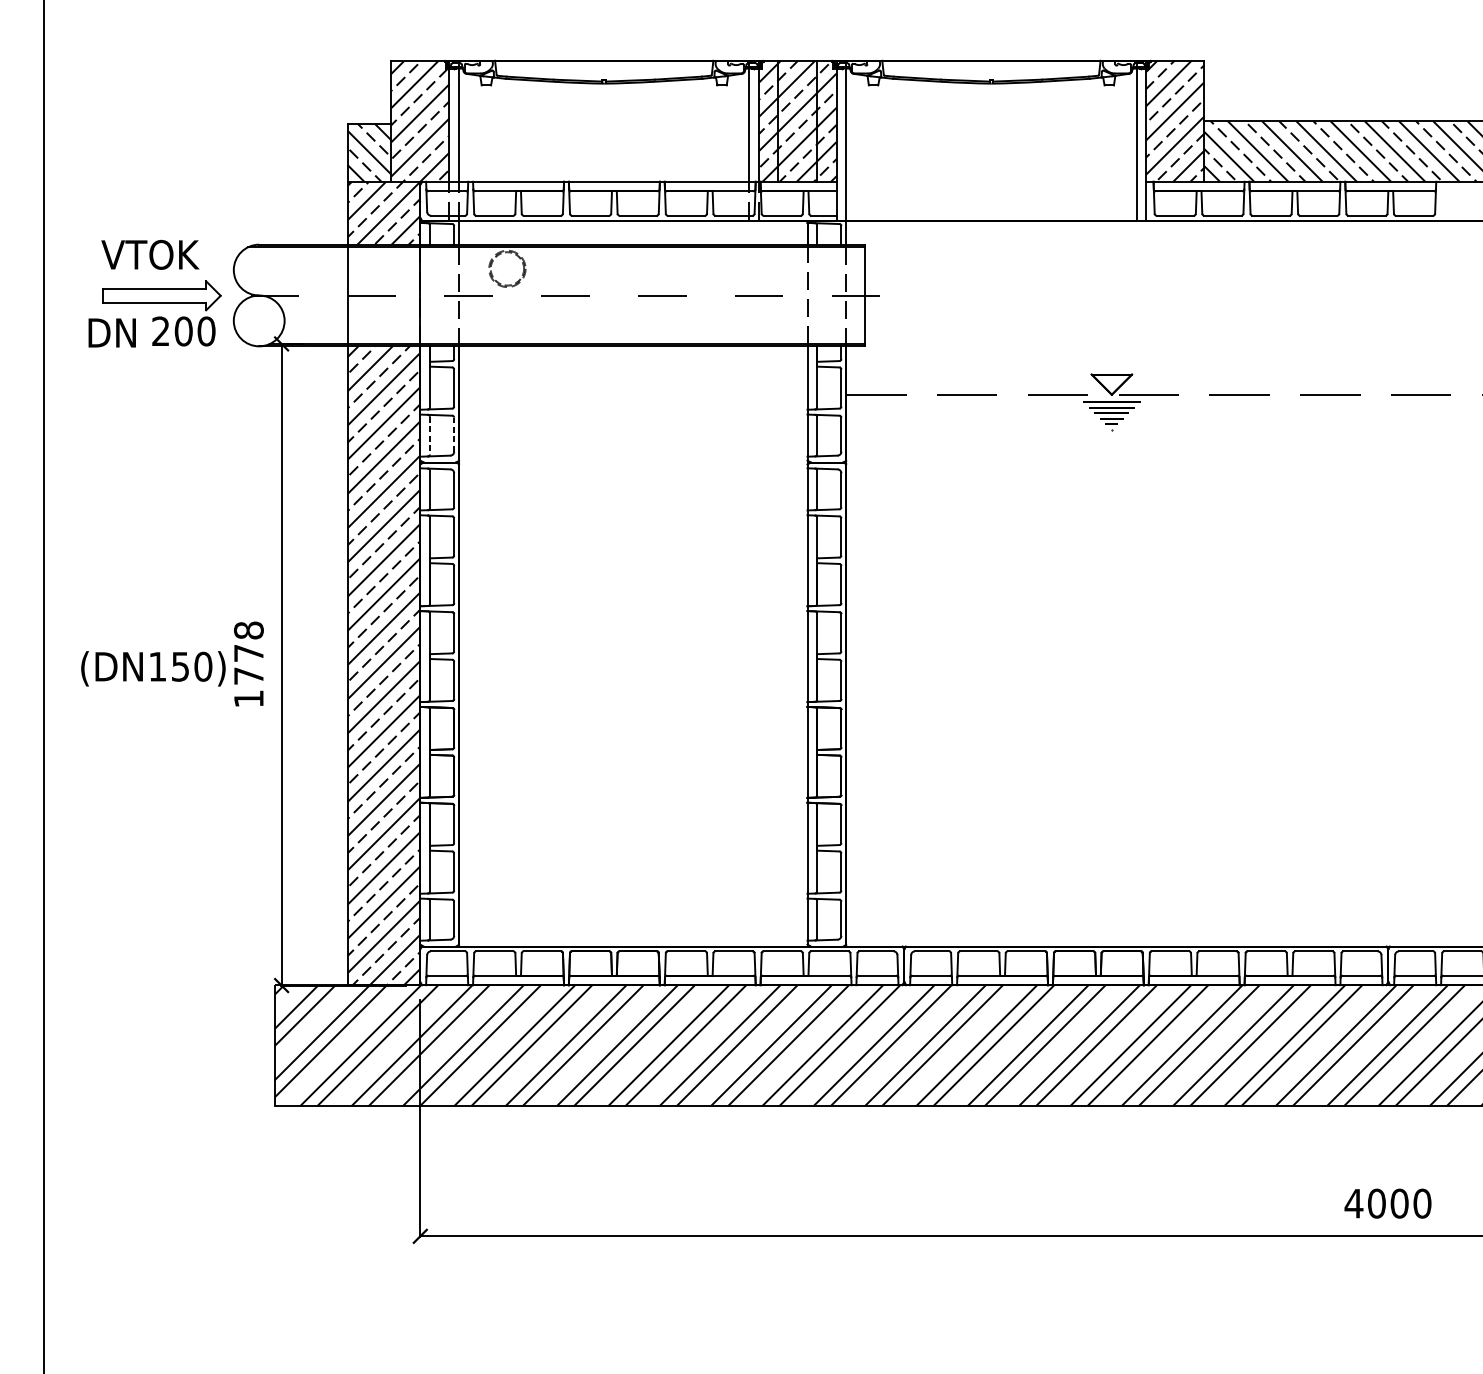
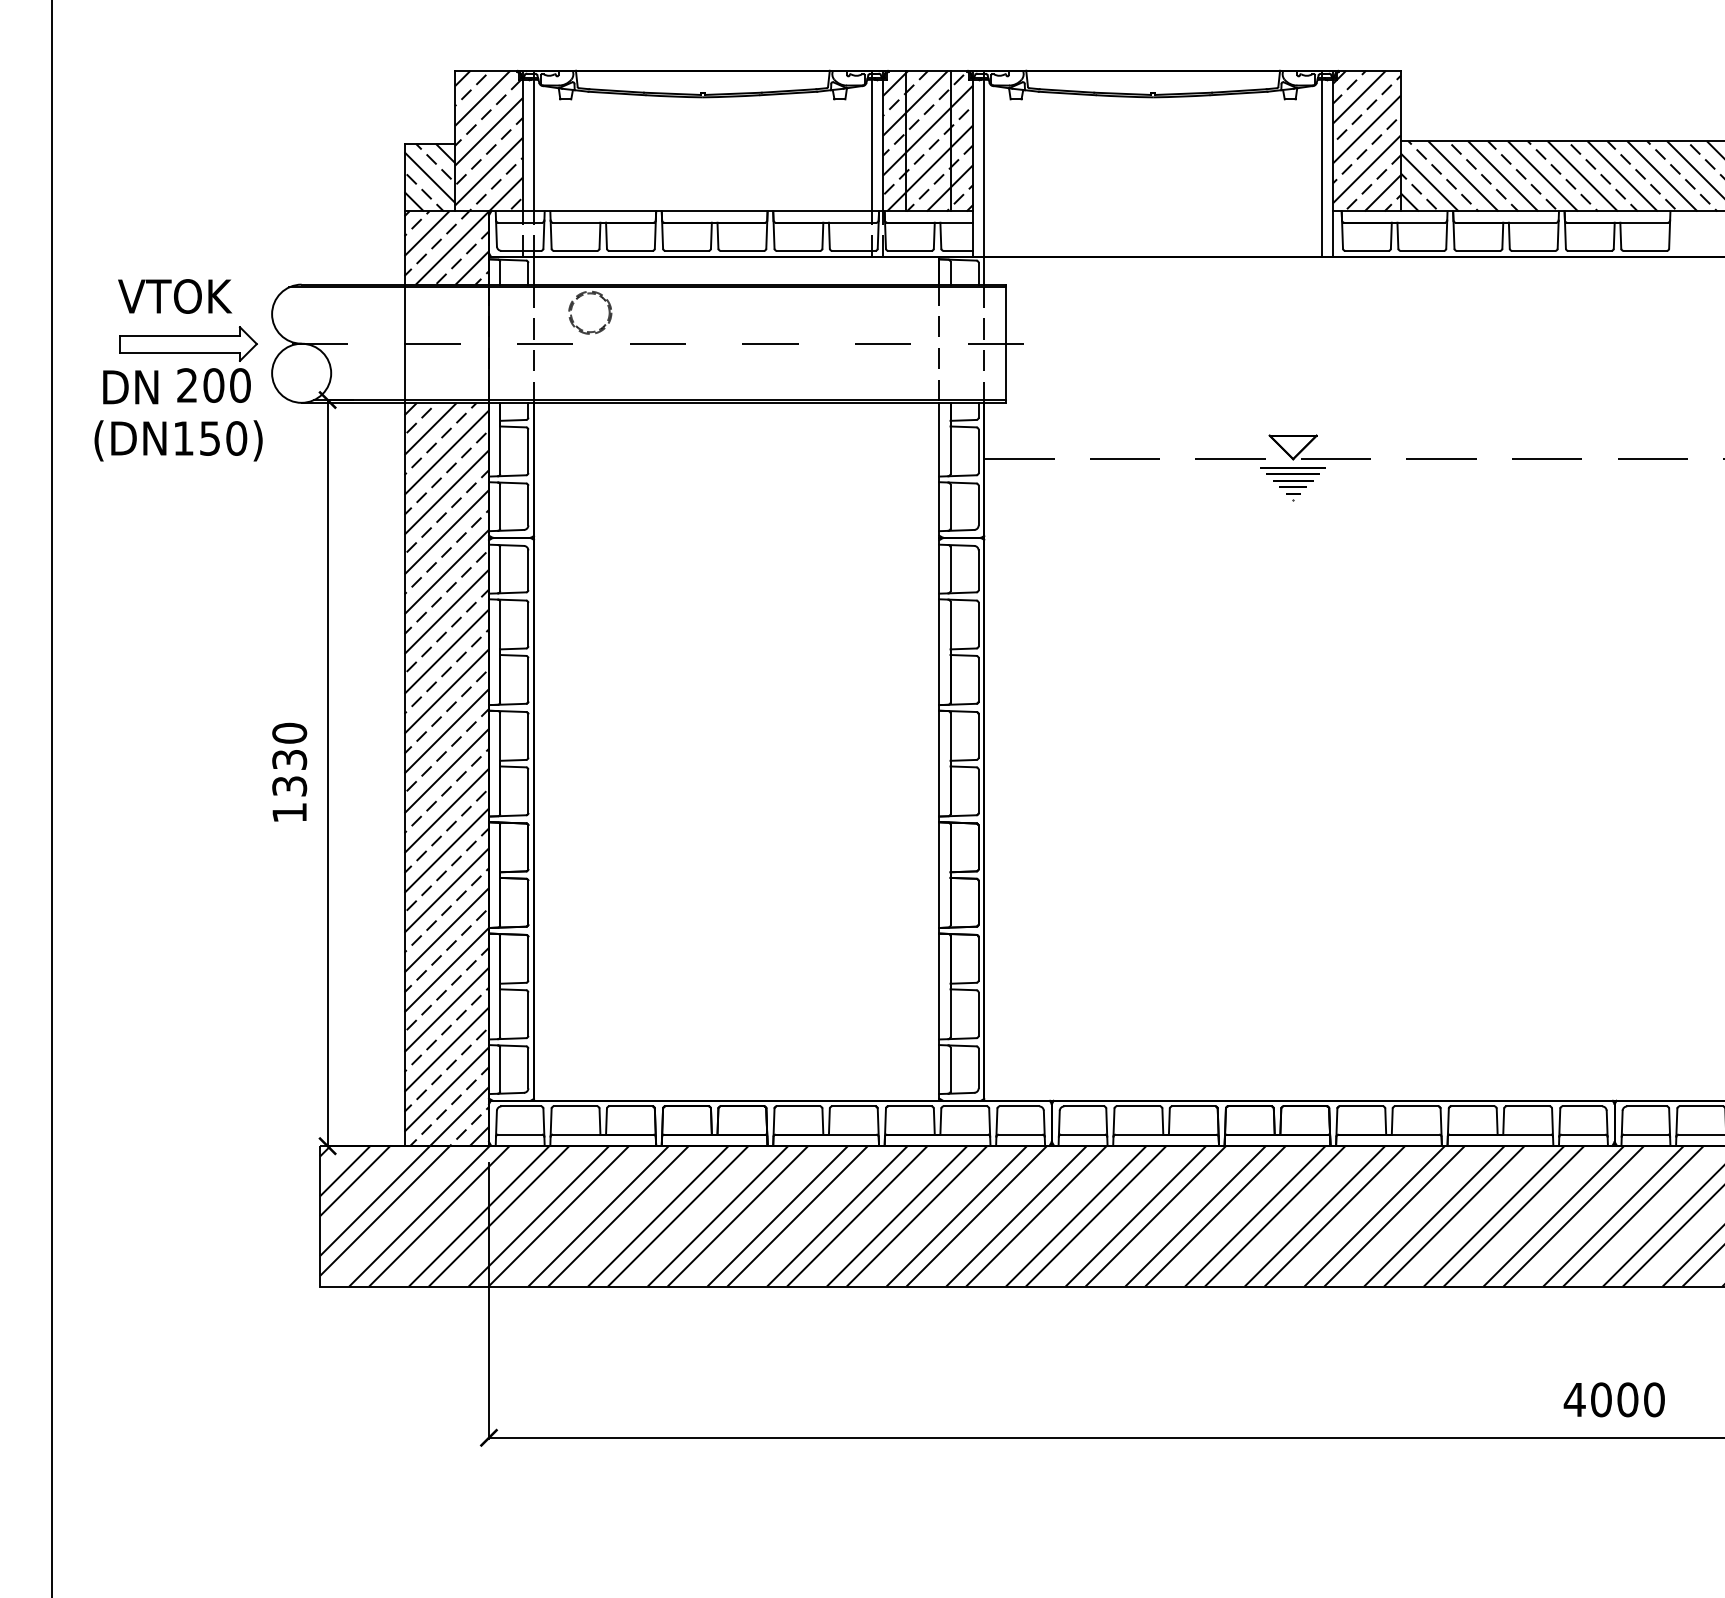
line: (454, 434) -> (528, 505), dashed -> solid
line: (430, 435) -> (500, 506), dashed -> solid
text: (248, 653) -> (289, 759), 1778 -> 1330
text: (153, 668) -> (178, 440), moved

